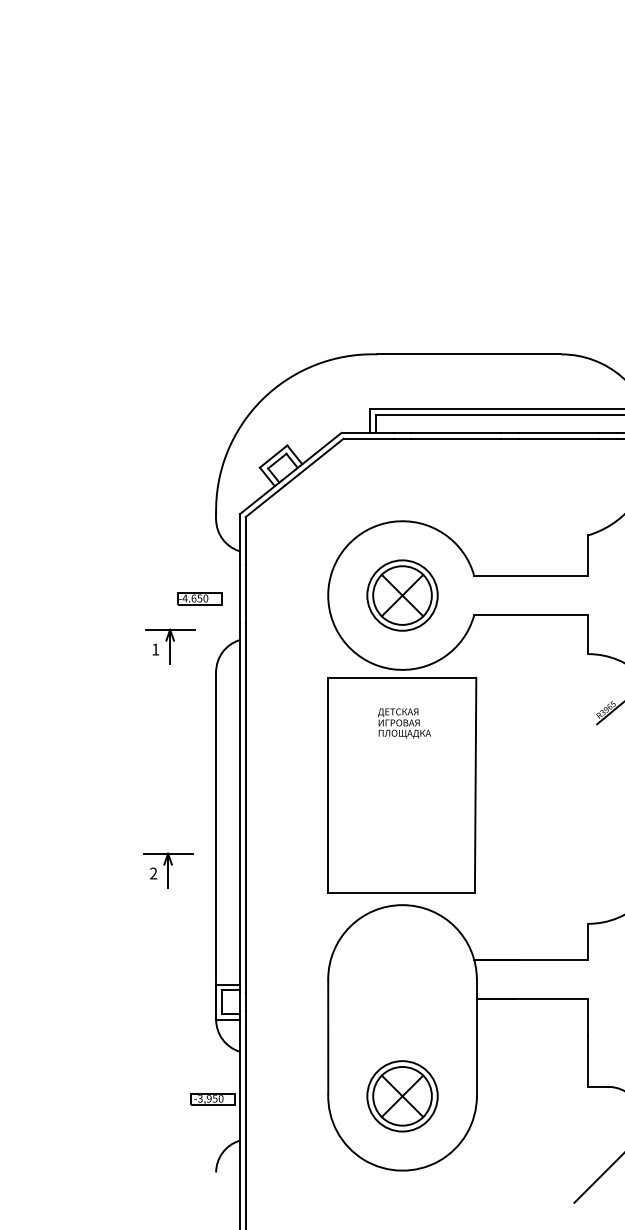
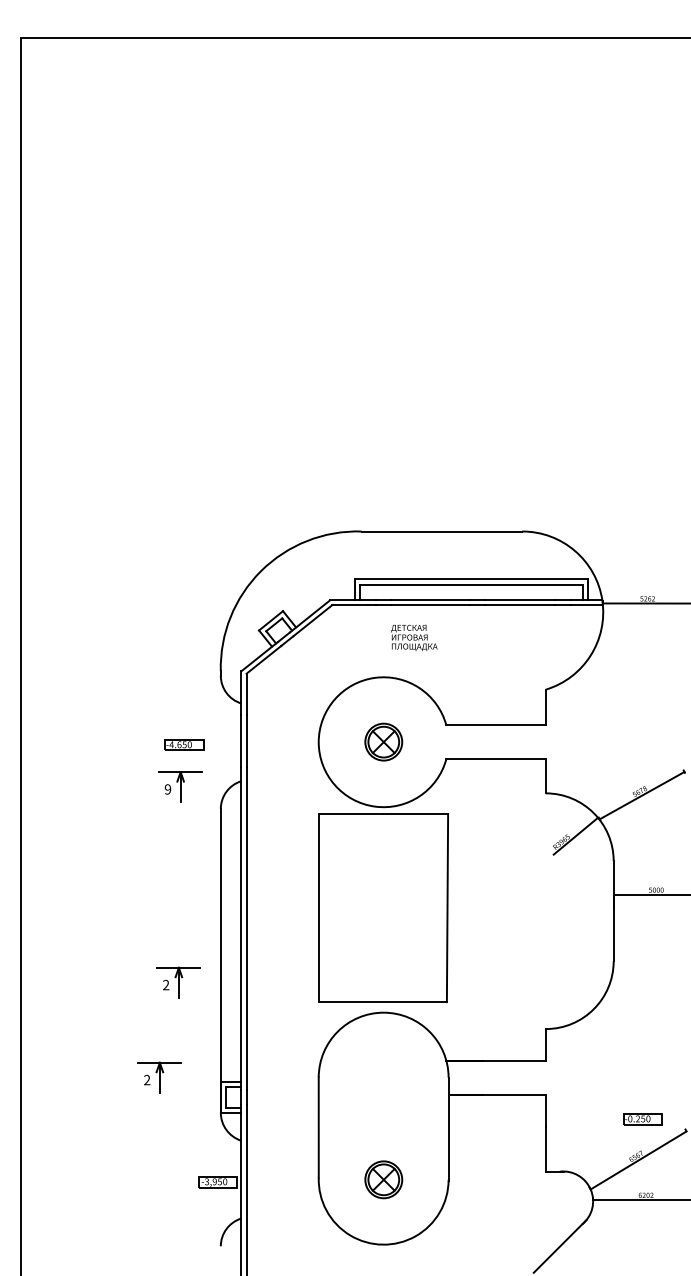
part: (402, 594) -> (383, 741), size x0.6
part: (199, 598) -> (184, 744), moved
text: (155, 649) -> (167, 789), 1 -> 9
text: (404, 722) -> (414, 637), moved
part: (145, 979) -> (159, 1077), added
part: (402, 1096) -> (383, 1179), size x0.6

